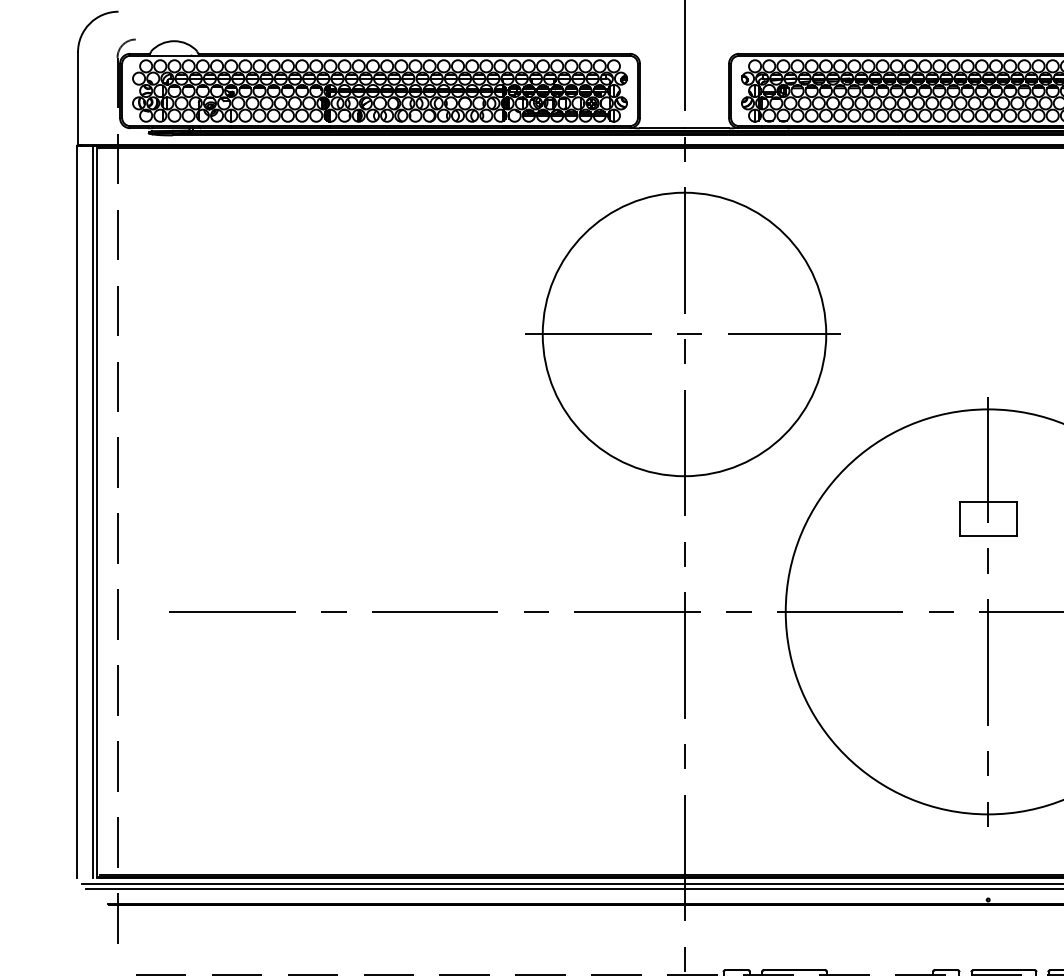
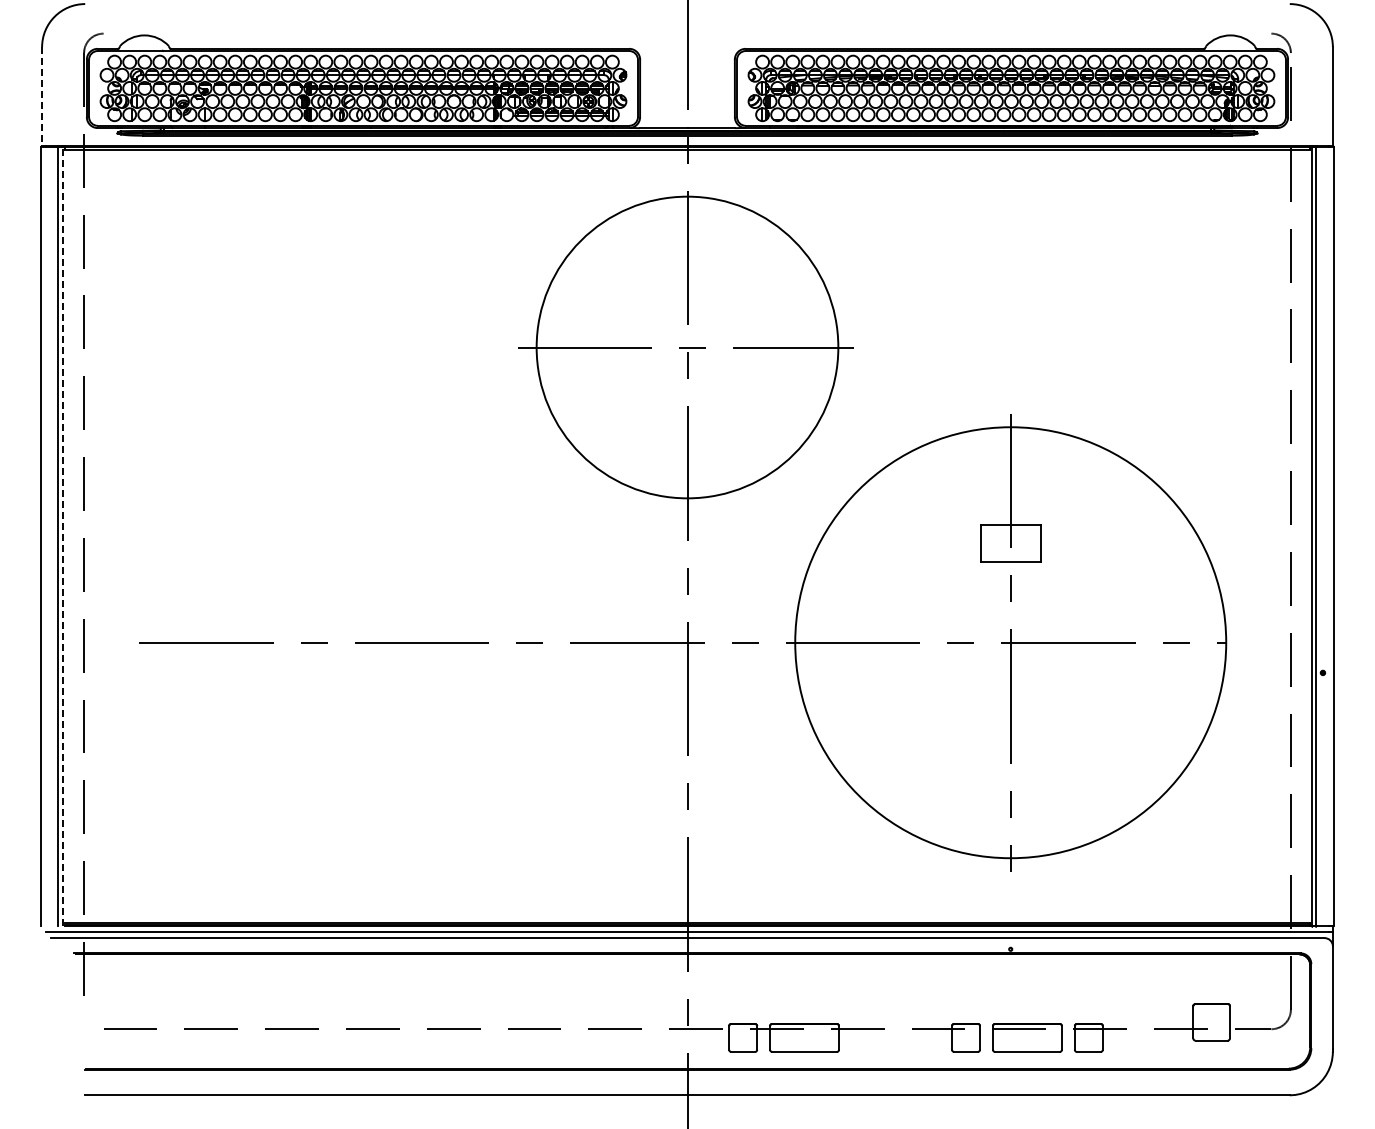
line: (78, 98) -> (42, 96), solid -> dashed
line: (97, 511) -> (62, 535), solid -> dashed

